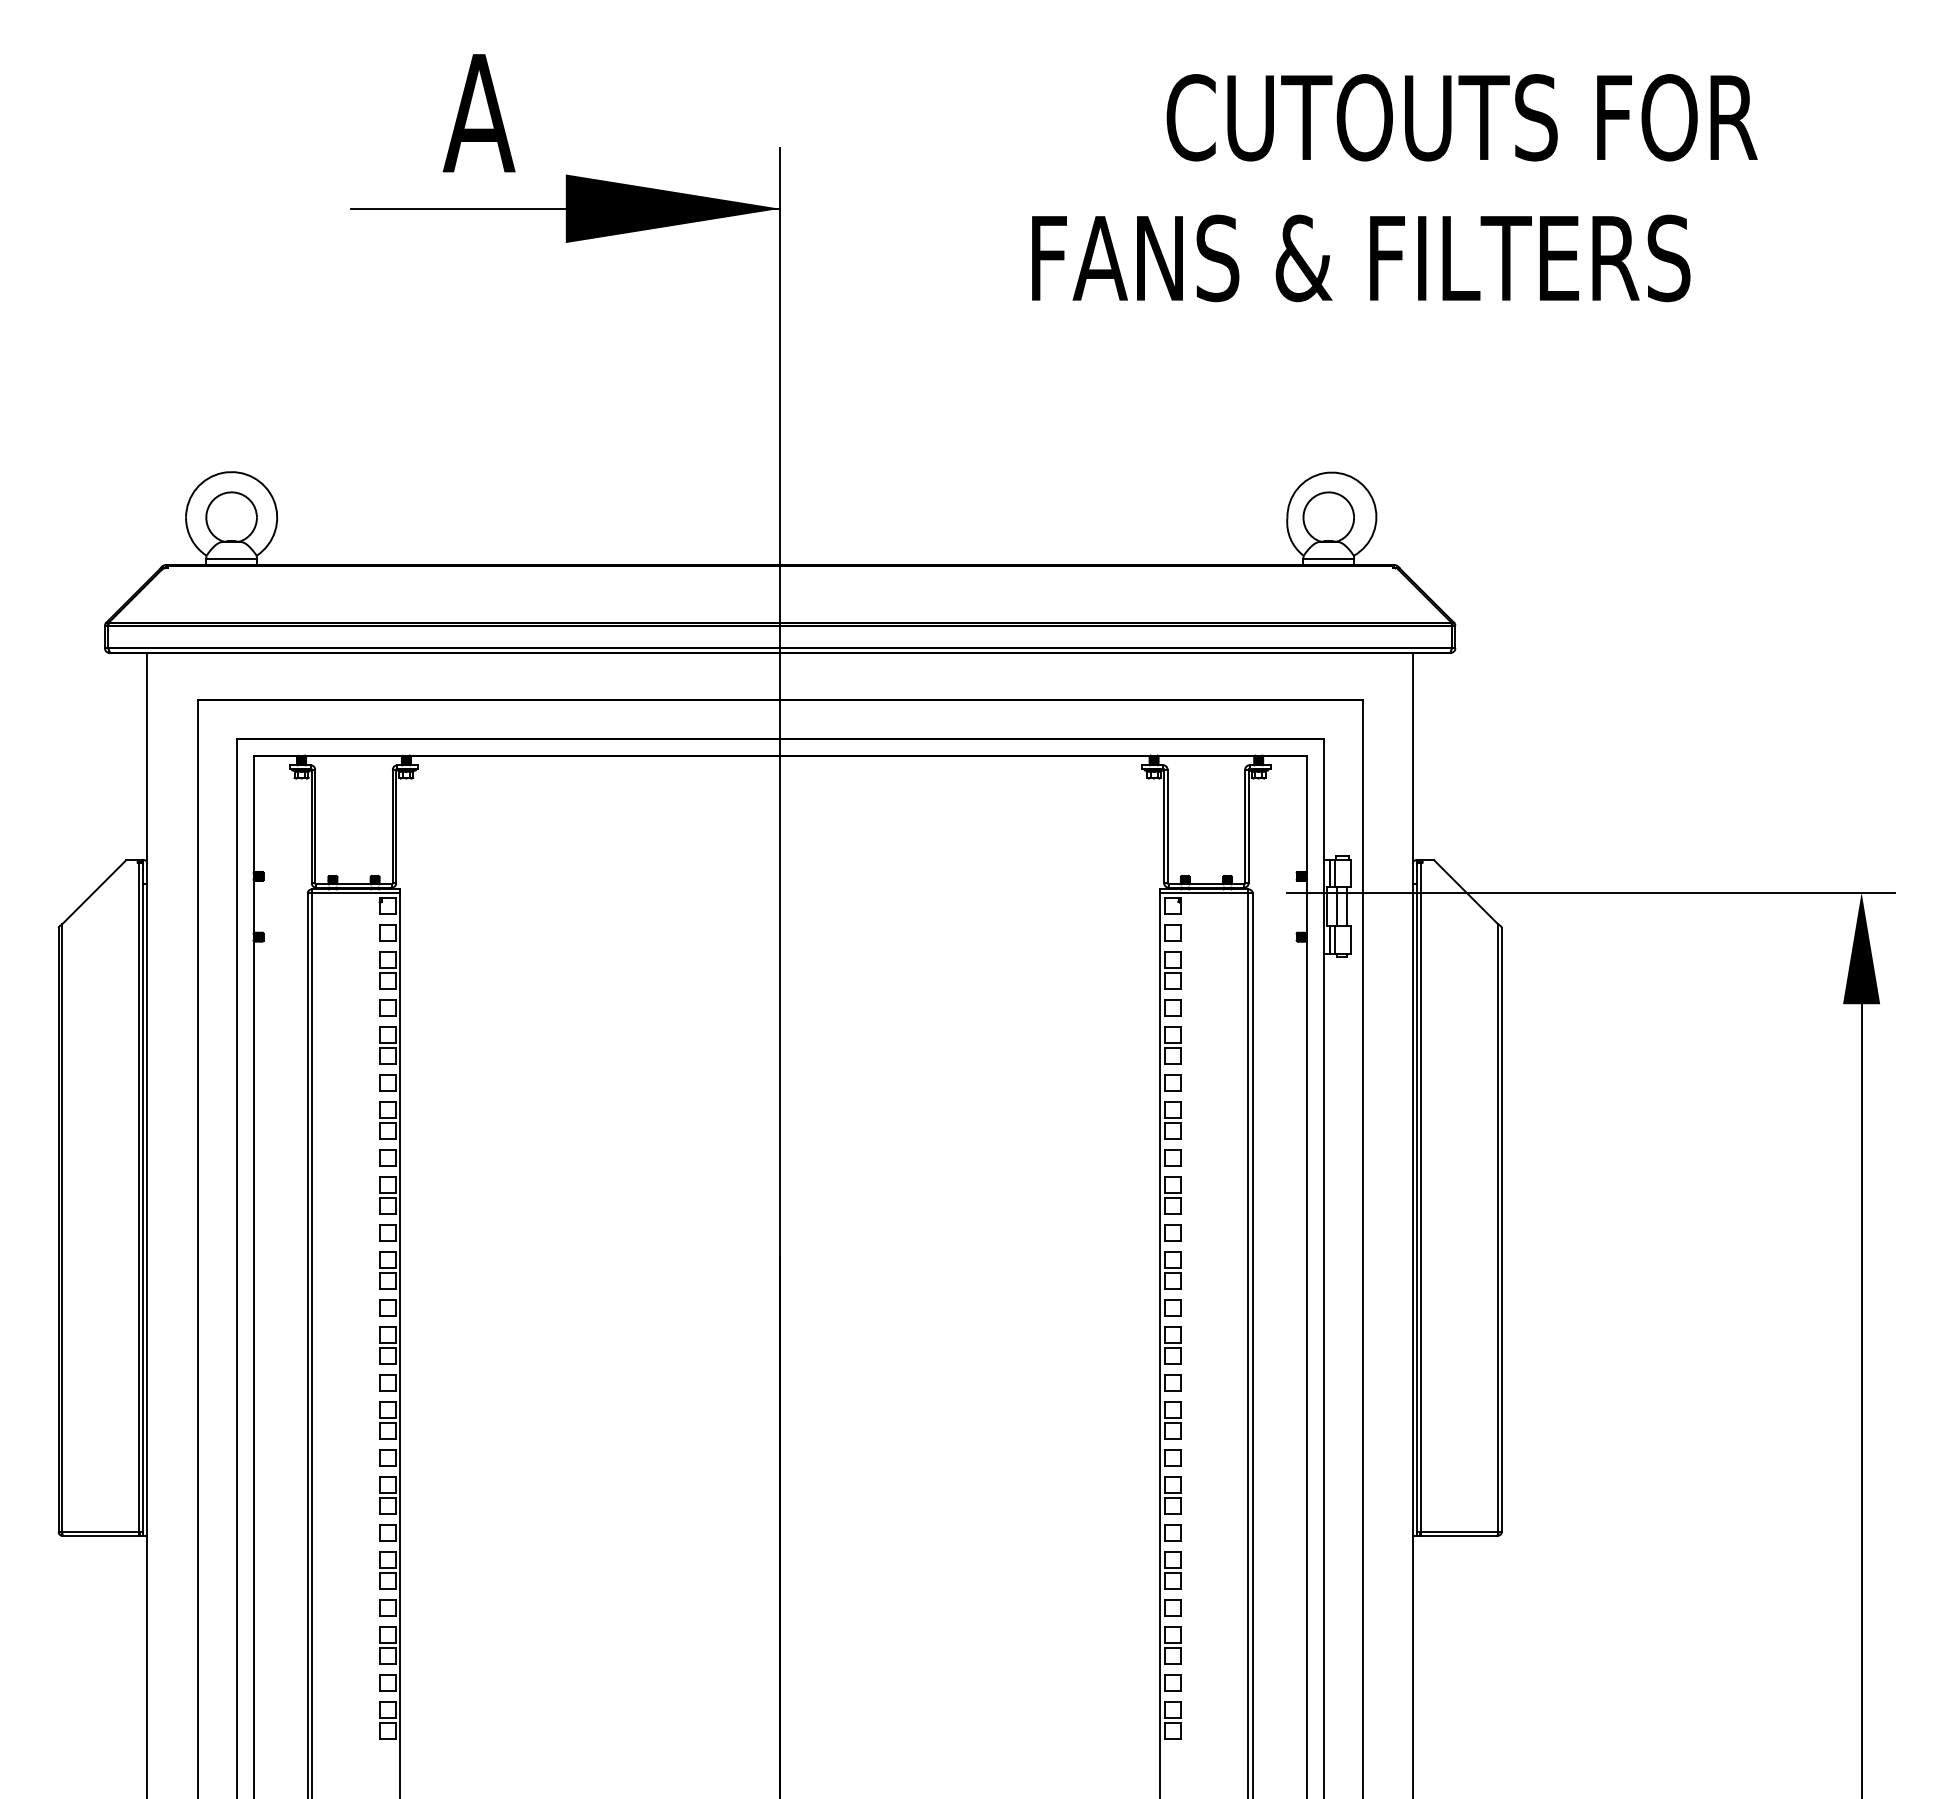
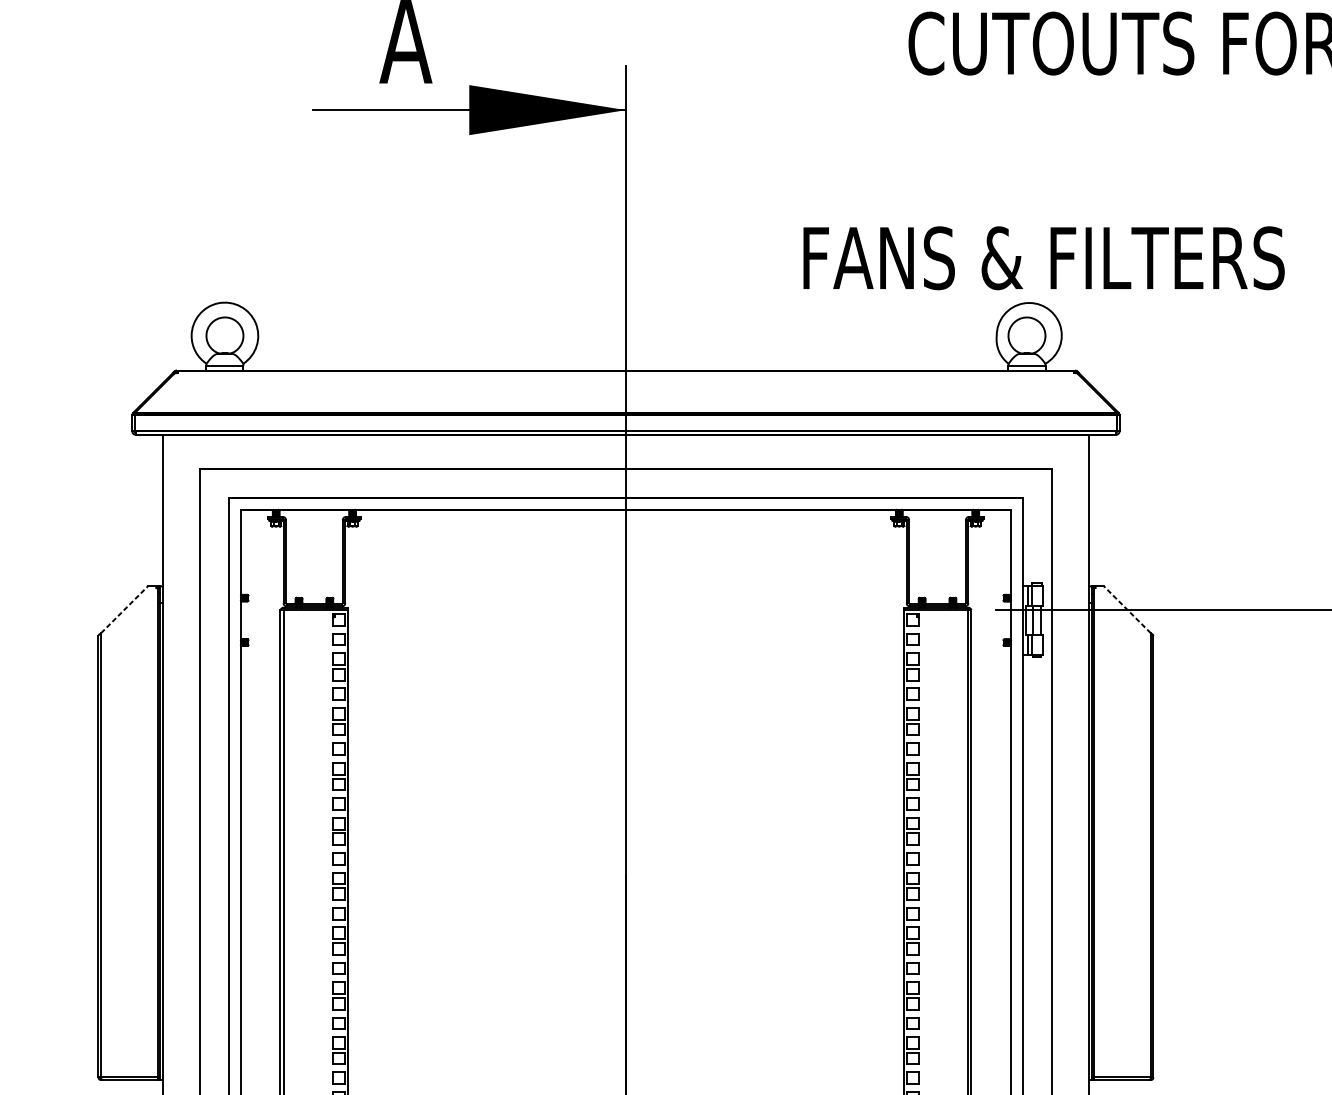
text: (1361, 258) -> (1044, 258), moved
line: (94, 891) -> (124, 609), solid -> dashed
line: (1465, 892) -> (1126, 609), solid -> dashed

